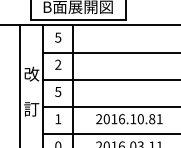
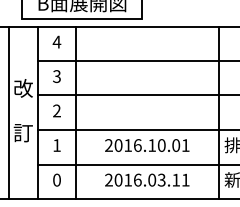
text: (57, 37) -> (56, 41), 5 -> 4
text: (57, 65) -> (56, 77), 2 -> 3
text: (57, 91) -> (56, 110), 5 -> 2
text: (152, 119) -> (176, 145), 2016.10.81 -> 2016.10.01

